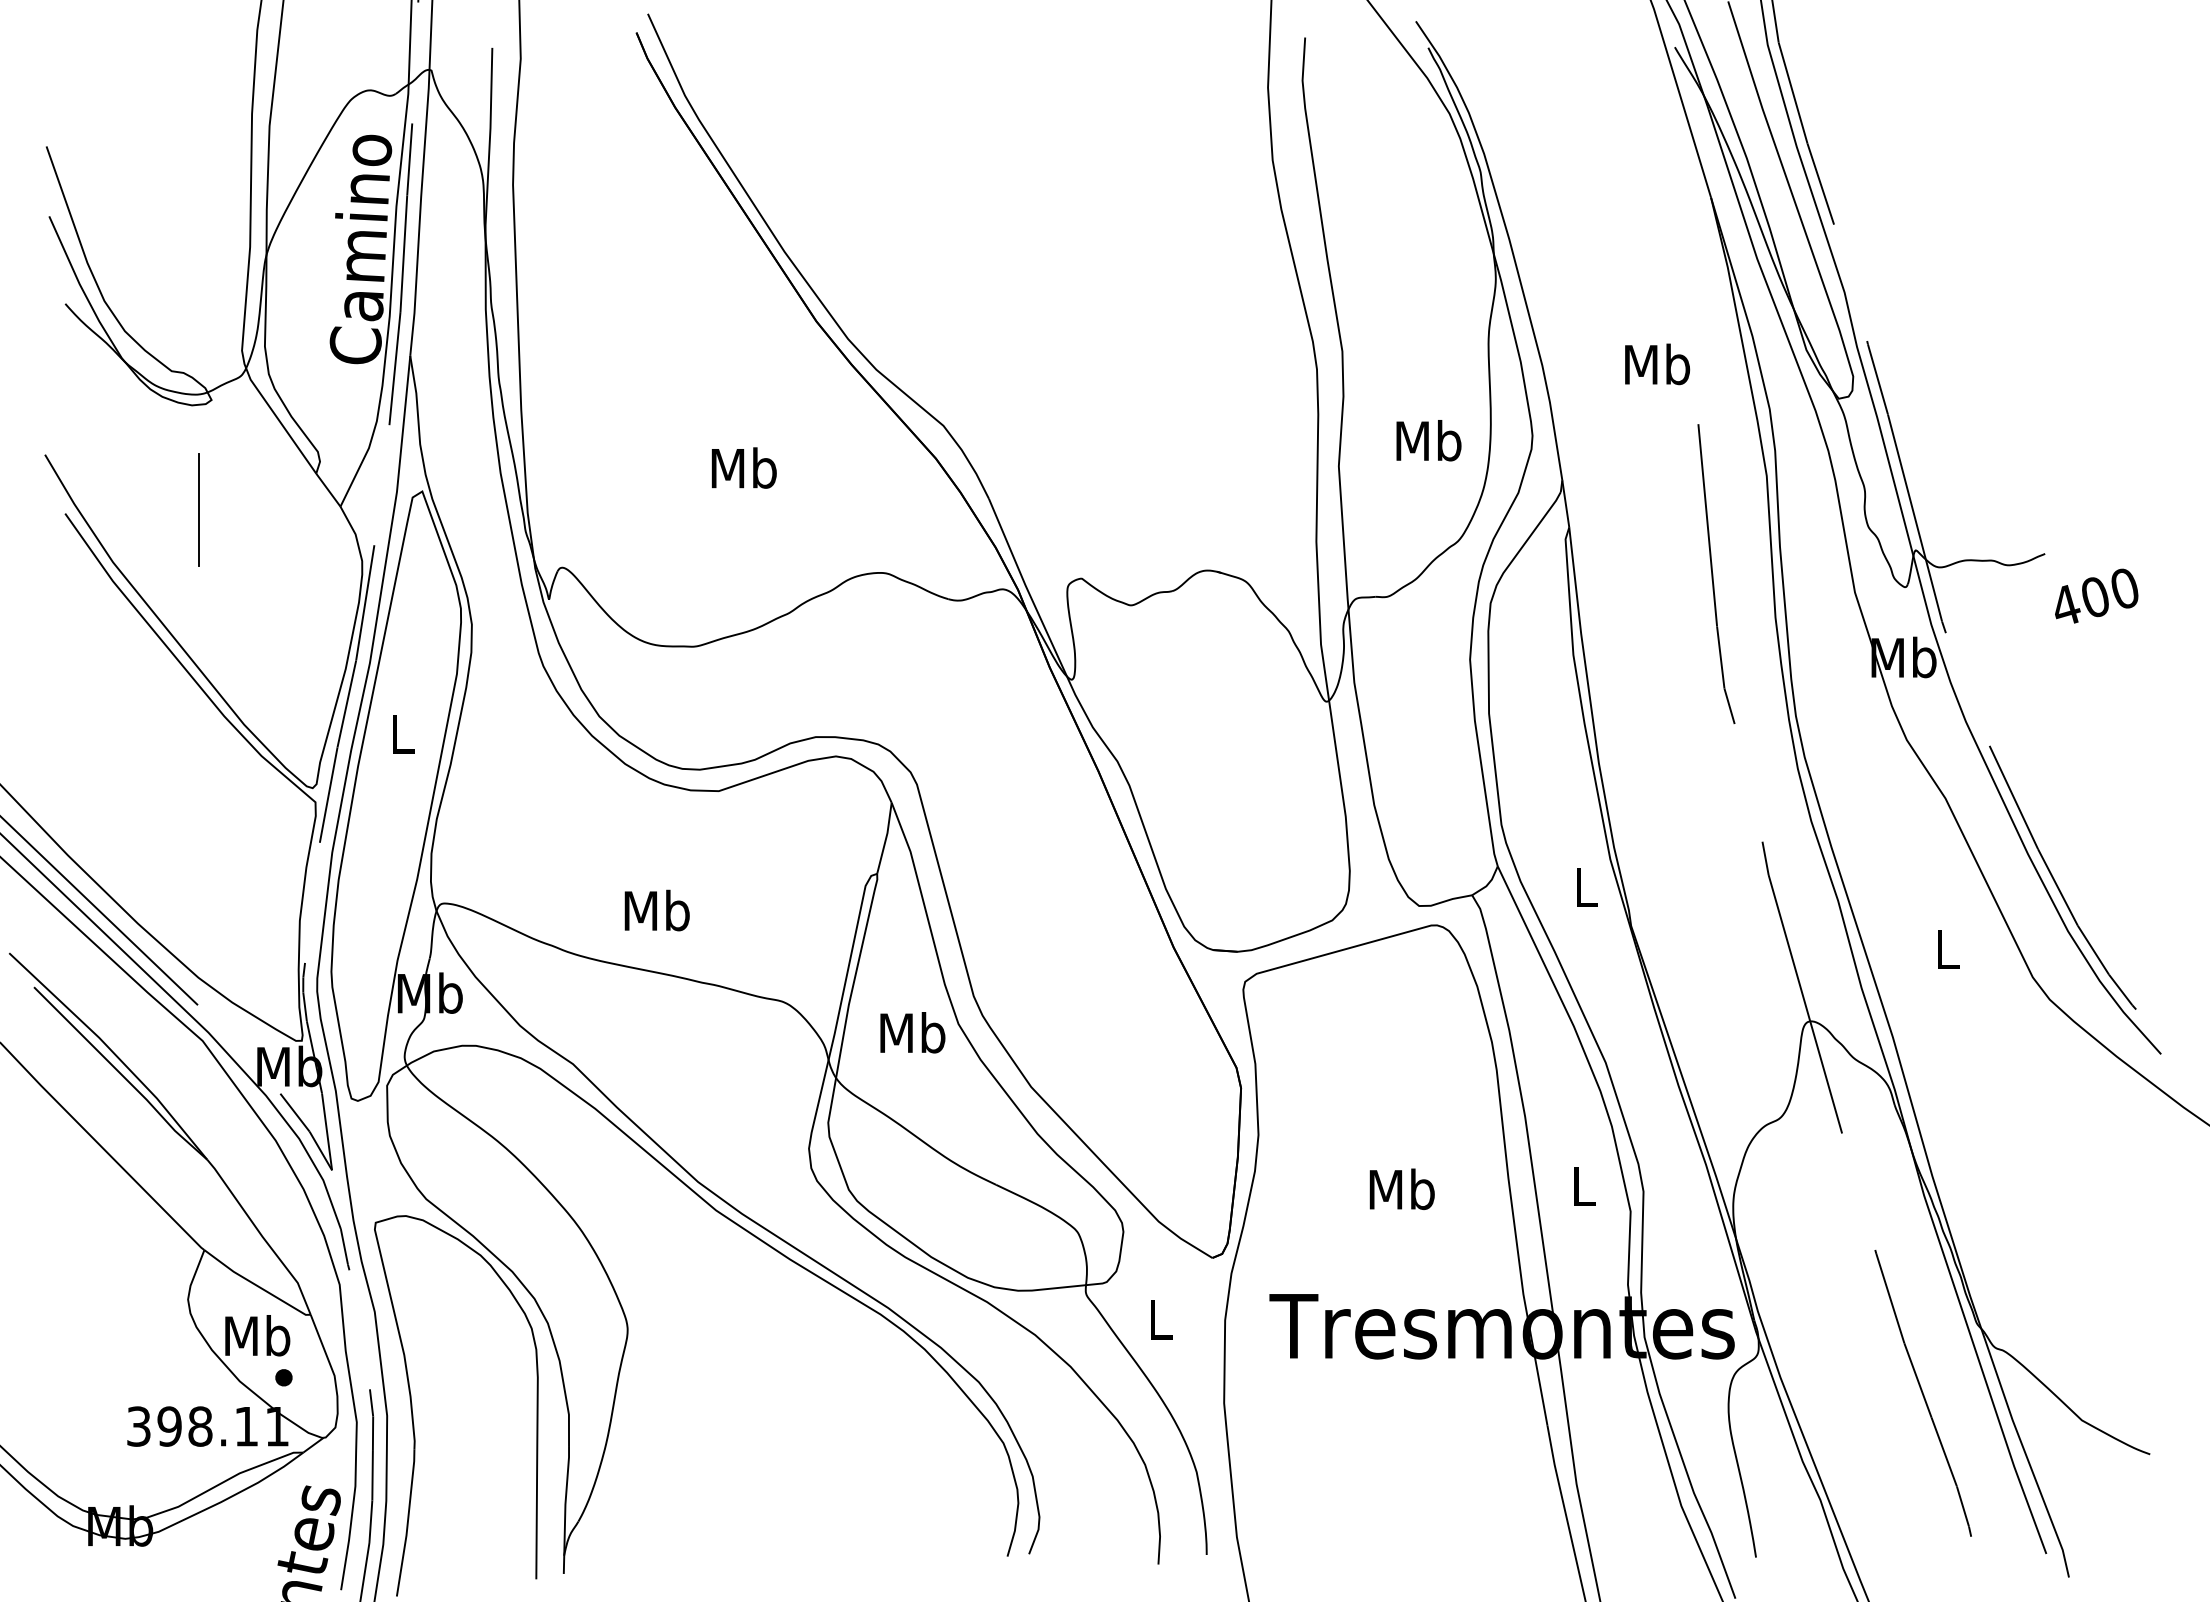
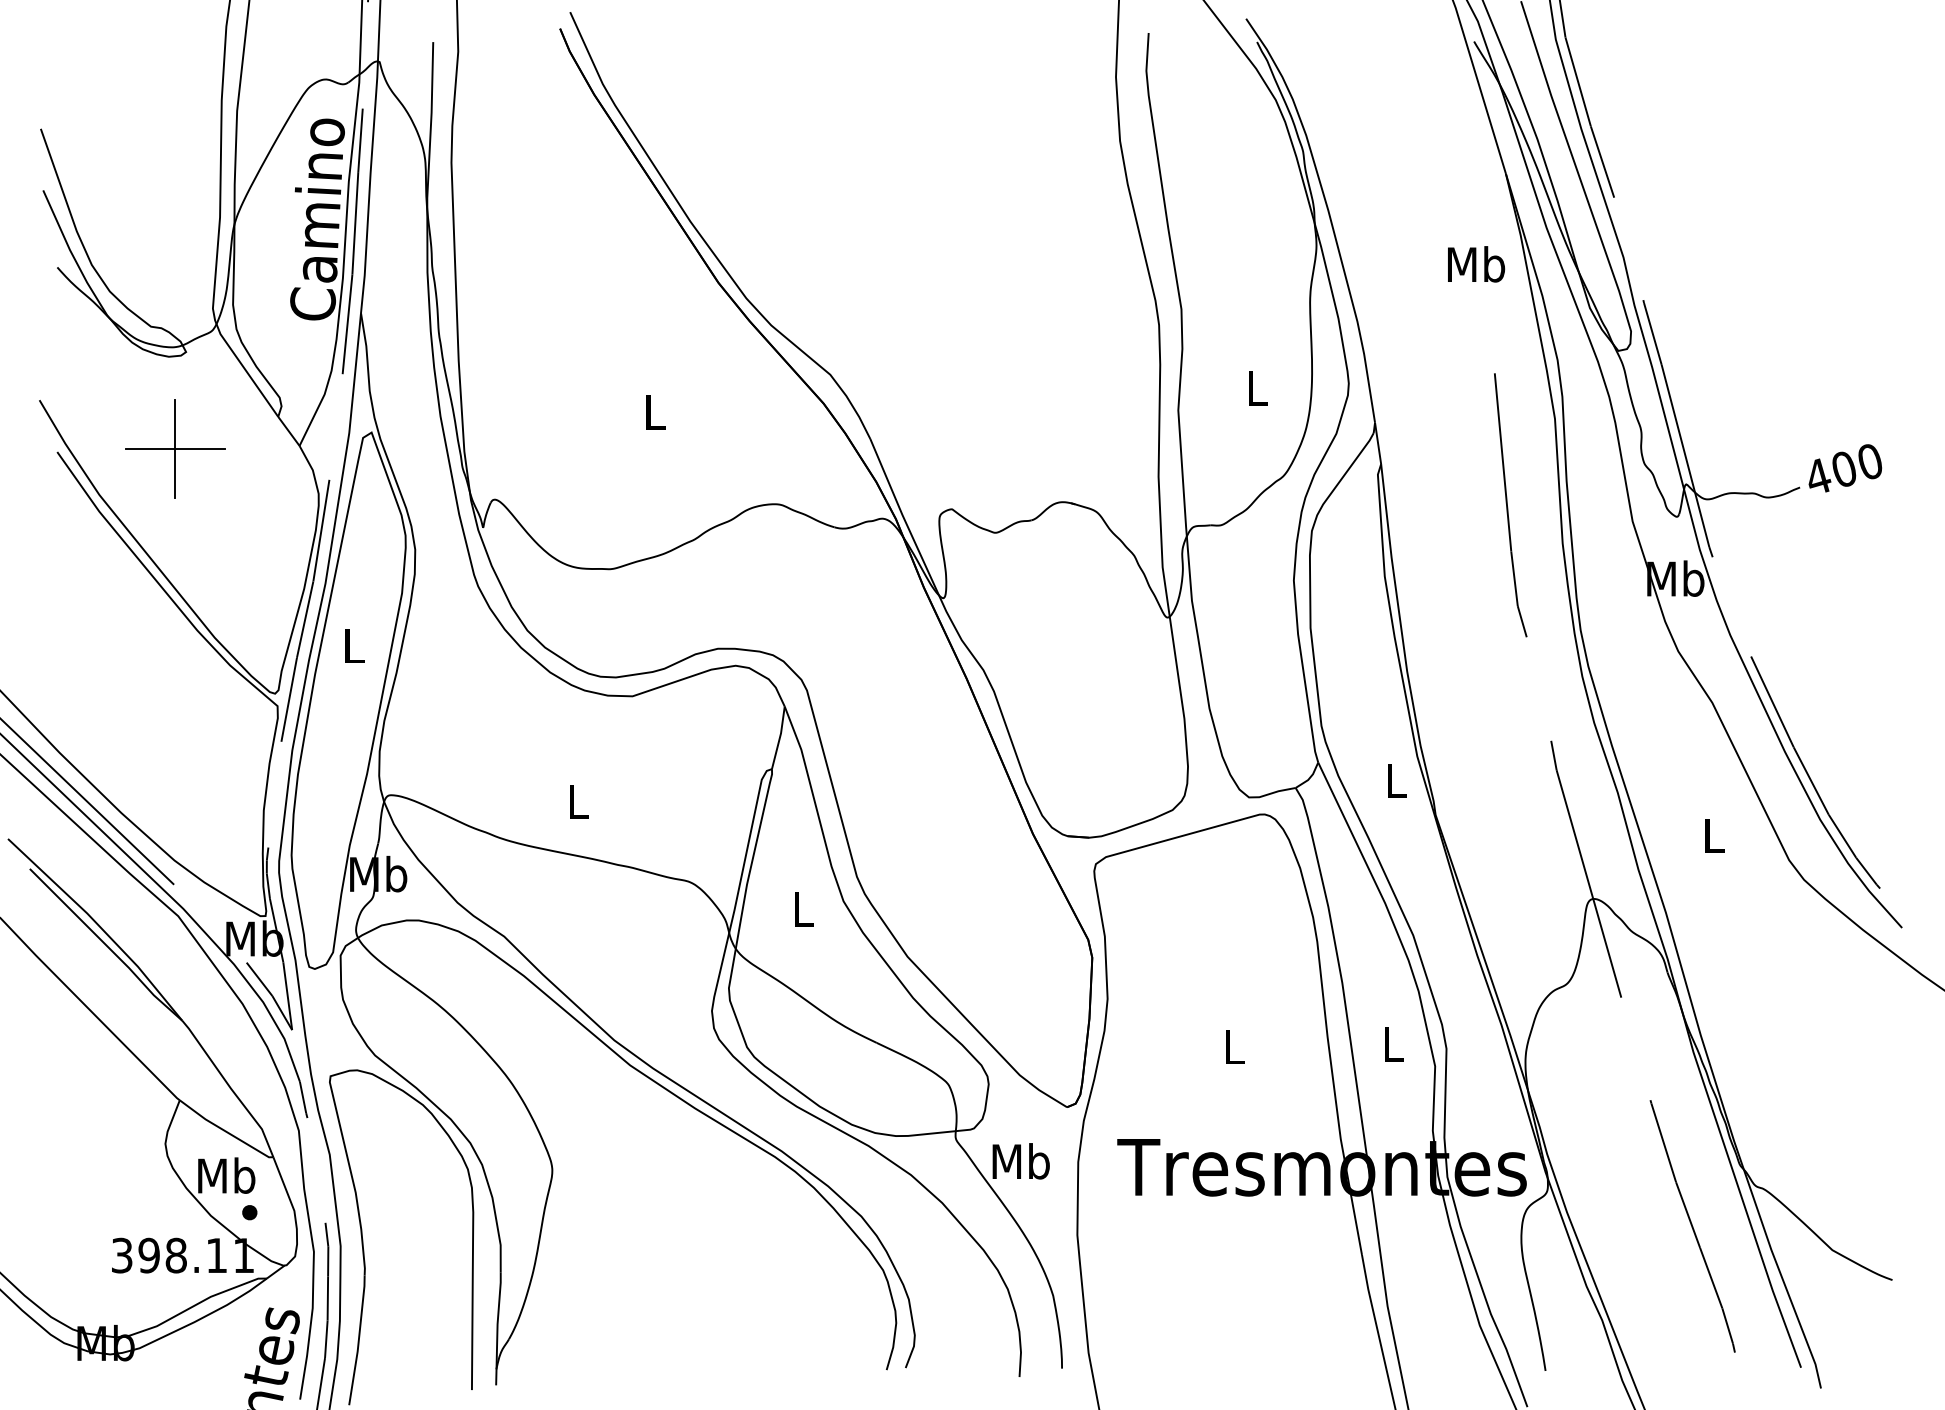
text: (1657, 364) -> (1476, 264), moved
text: (1428, 440) -> (1257, 387), Mb -> L
text: (743, 467) -> (654, 411), Mb -> L
line: (199, 510) -> (175, 449), added
text: (2096, 595) -> (1845, 467), moved
text: (656, 910) -> (577, 801), Mb -> L
text: (912, 1032) -> (803, 908), Mb -> L
text: (1401, 1189) -> (1233, 1046), Mb -> L
text: (1160, 1319) -> (1021, 1161), L -> Mb

